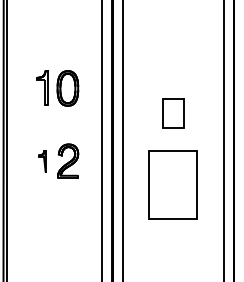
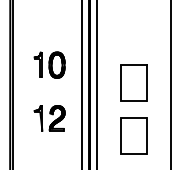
part: (173, 113) -> (134, 83), size x1.67
part: (42, 161) -> (38, 118), size x1.67
part: (173, 185) -> (134, 135), size x0.71

